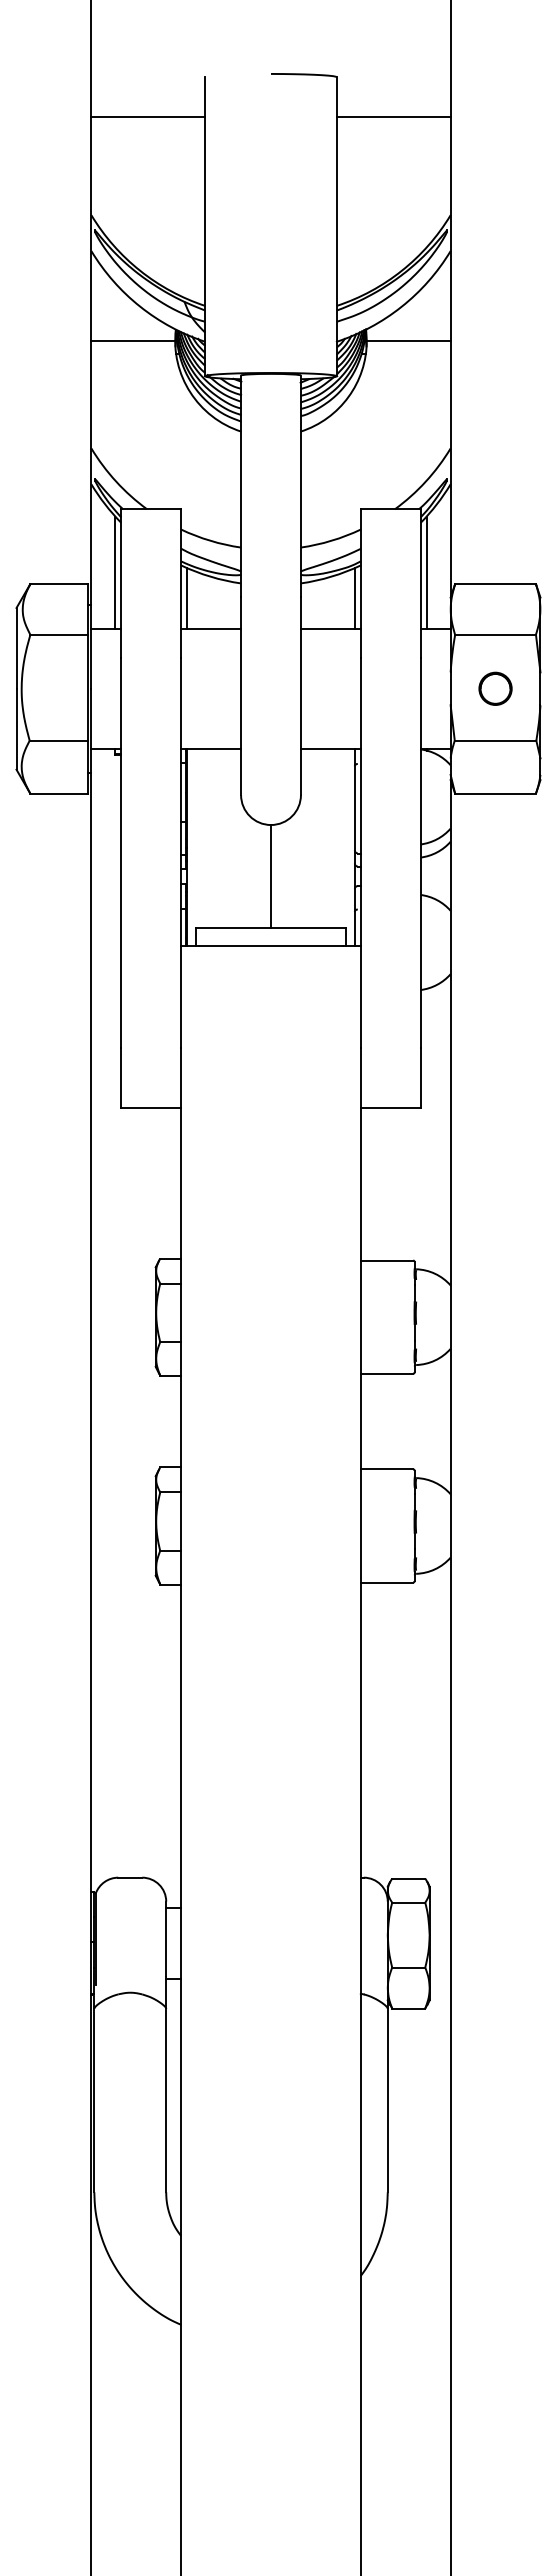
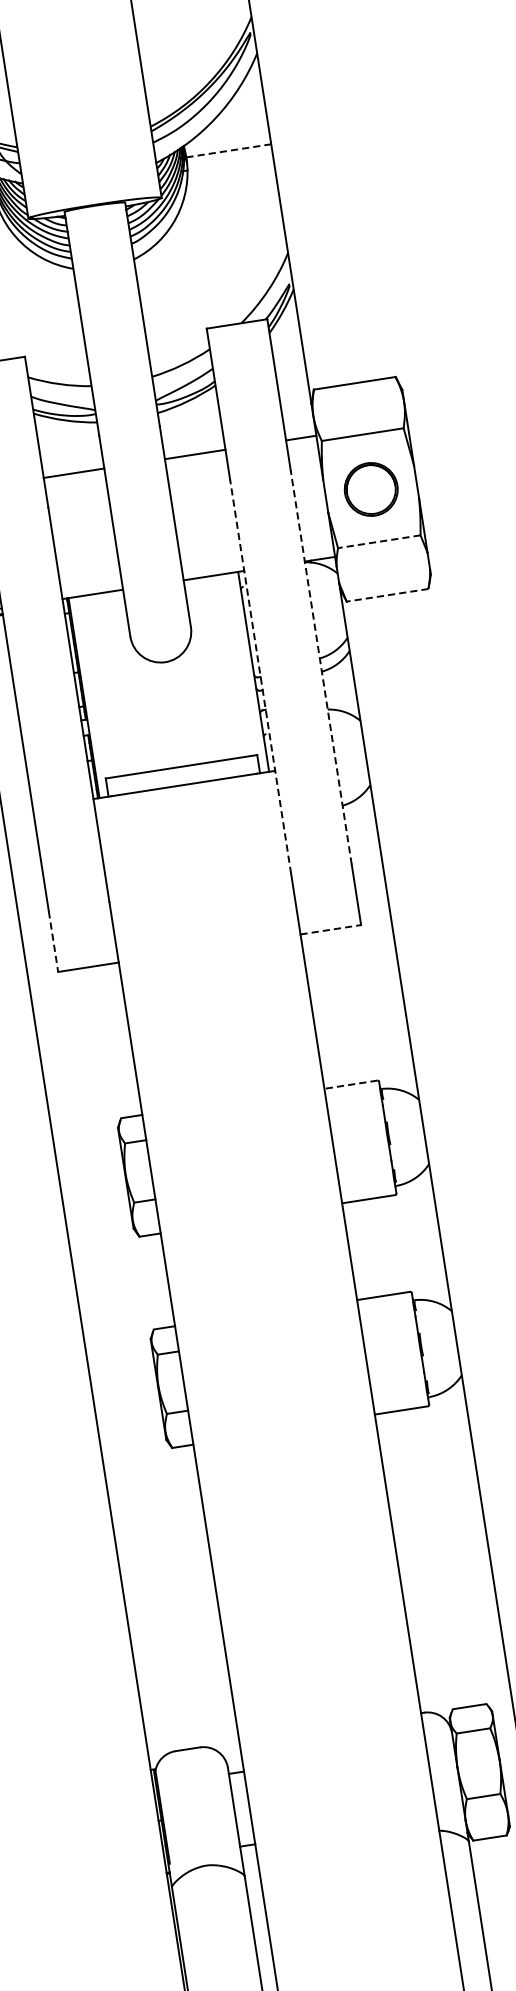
line: (408, 340) -> (228, 150), solid -> dashed
line: (426, 572) -> (283, 382), removed
line: (187, 598) -> (45, 446), removed
line: (354, 598) -> (214, 419), removed
part: (495, 688) -> (371, 488), size x1.6
line: (495, 740) -> (379, 541), solid -> dashed
line: (495, 793) -> (387, 595), solid -> dashed
line: (360, 853) -> (260, 677), solid -> dashed
line: (420, 853) -> (321, 667), solid -> dashed
line: (271, 876) -> (173, 714), removed
line: (121, 1078) -> (53, 942), solid -> dashed
line: (390, 1108) -> (330, 930), solid -> dashed
line: (386, 1260) -> (350, 1084), solid -> dashed

